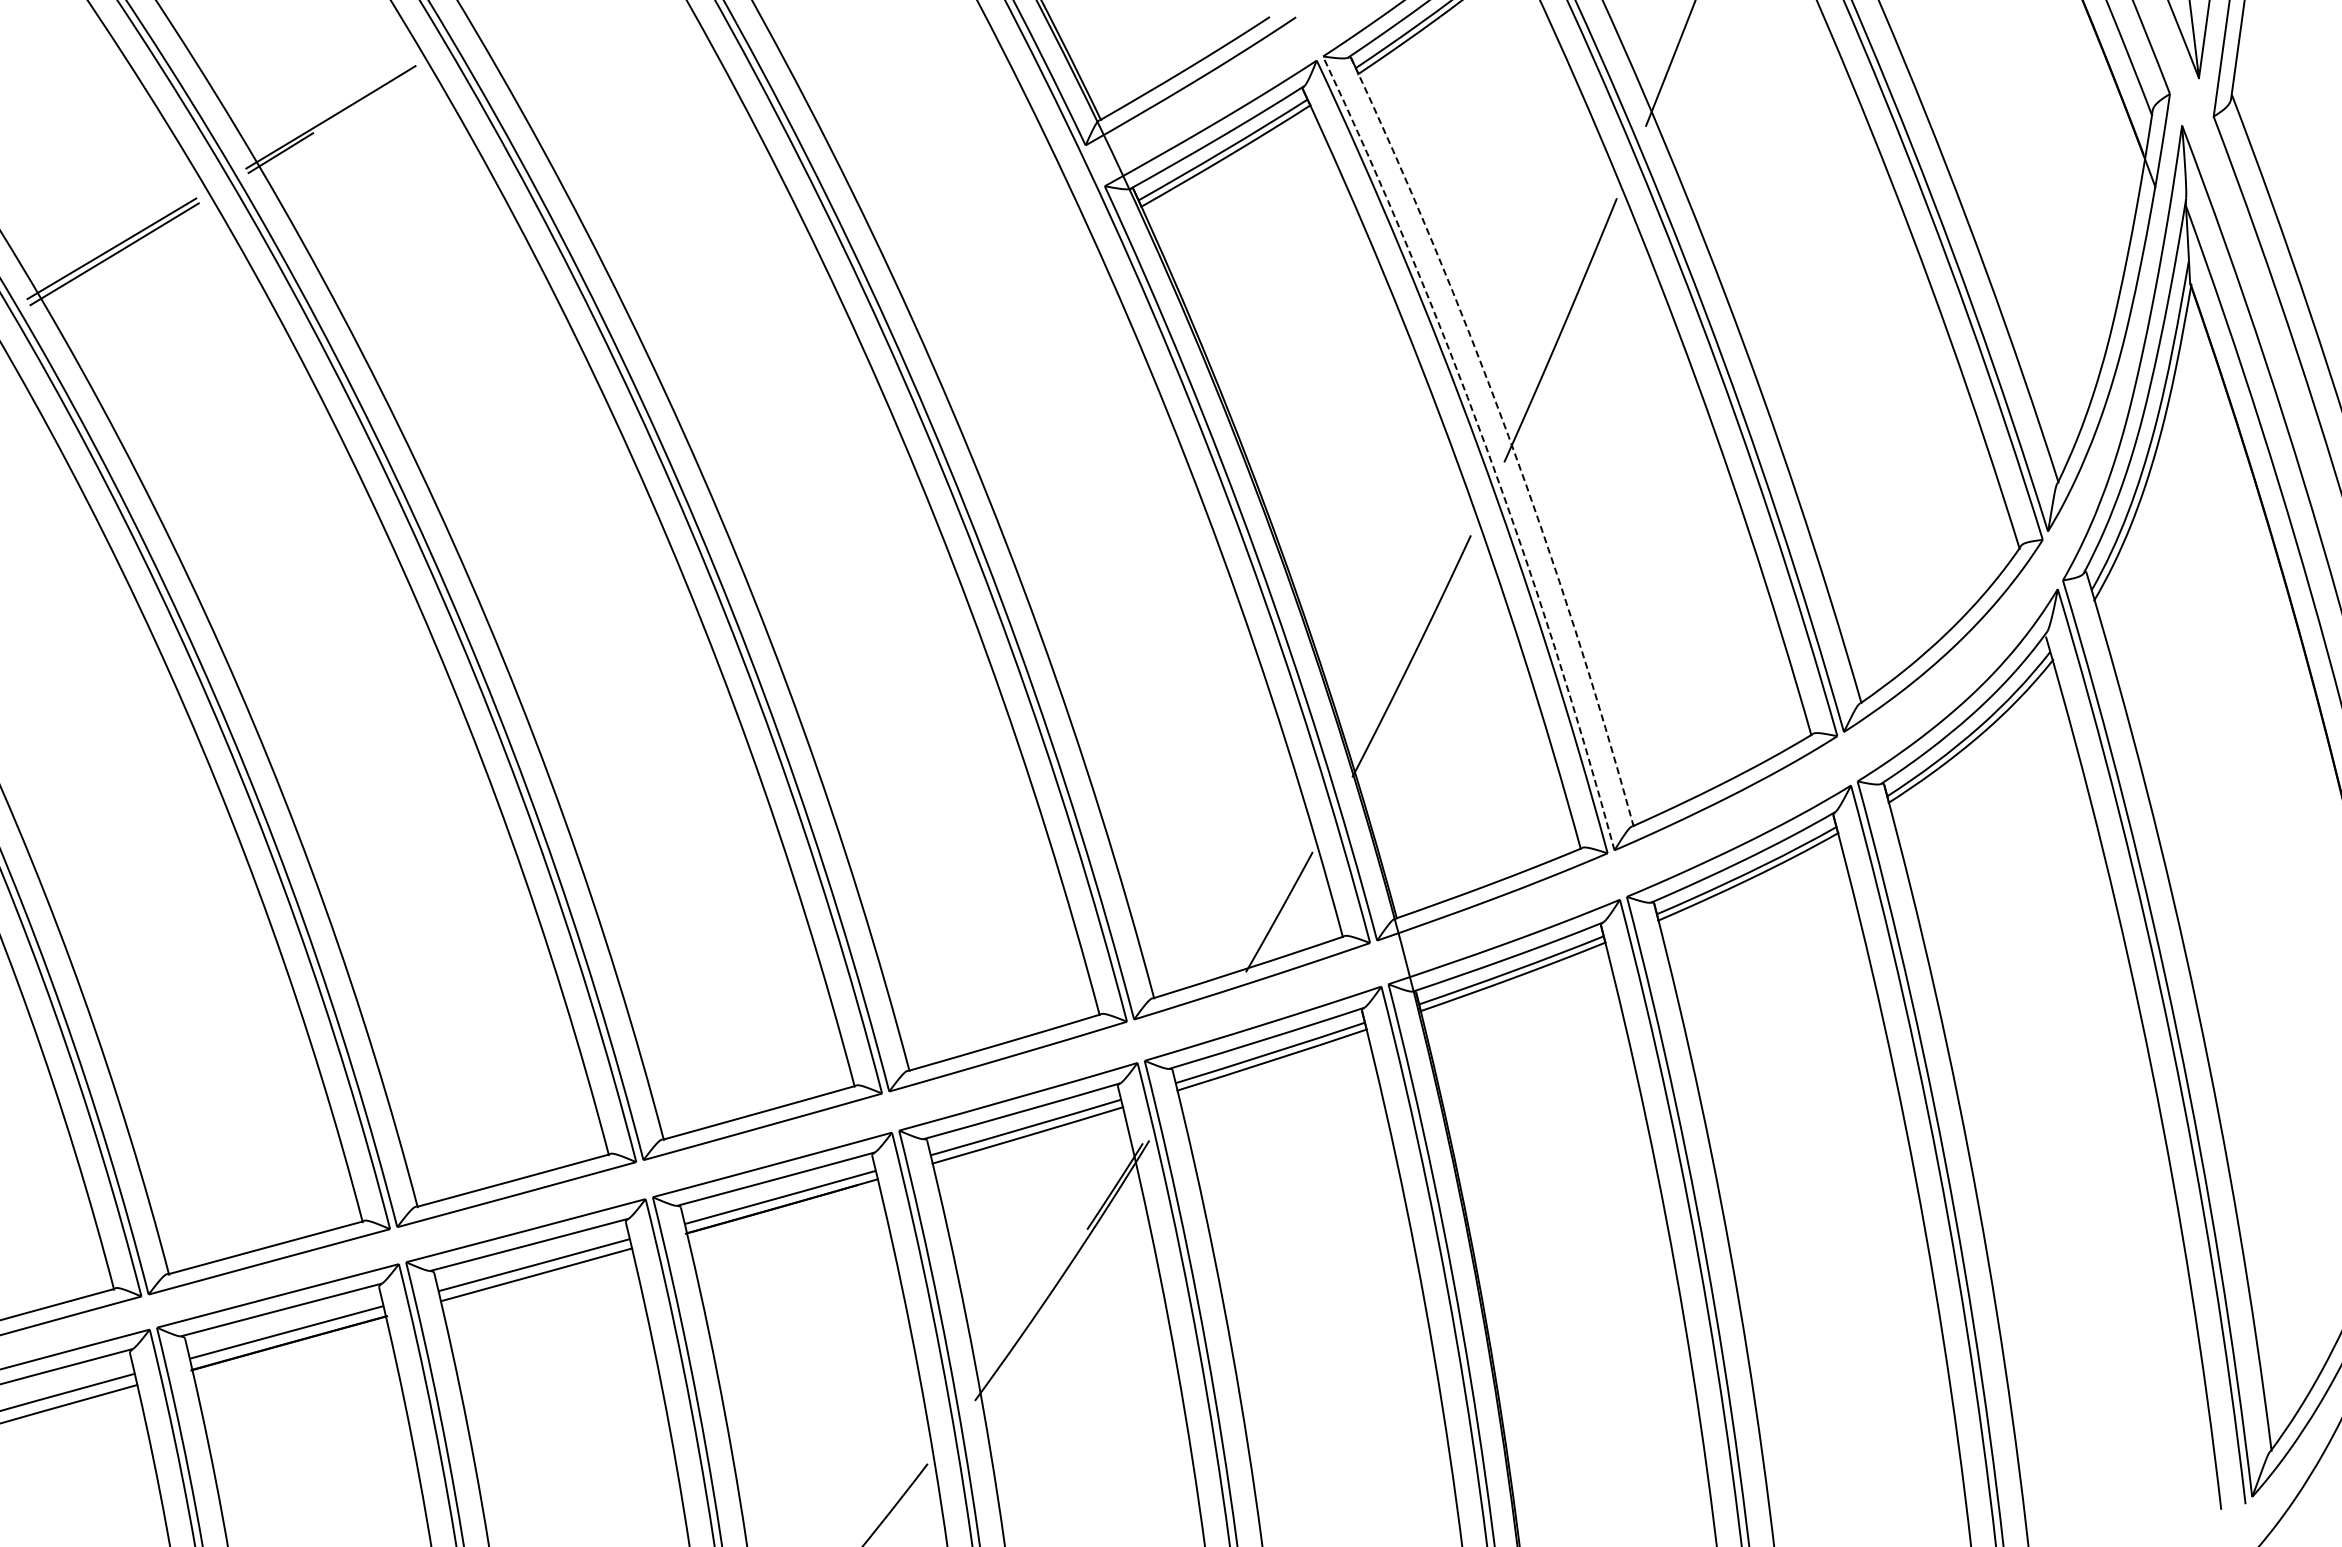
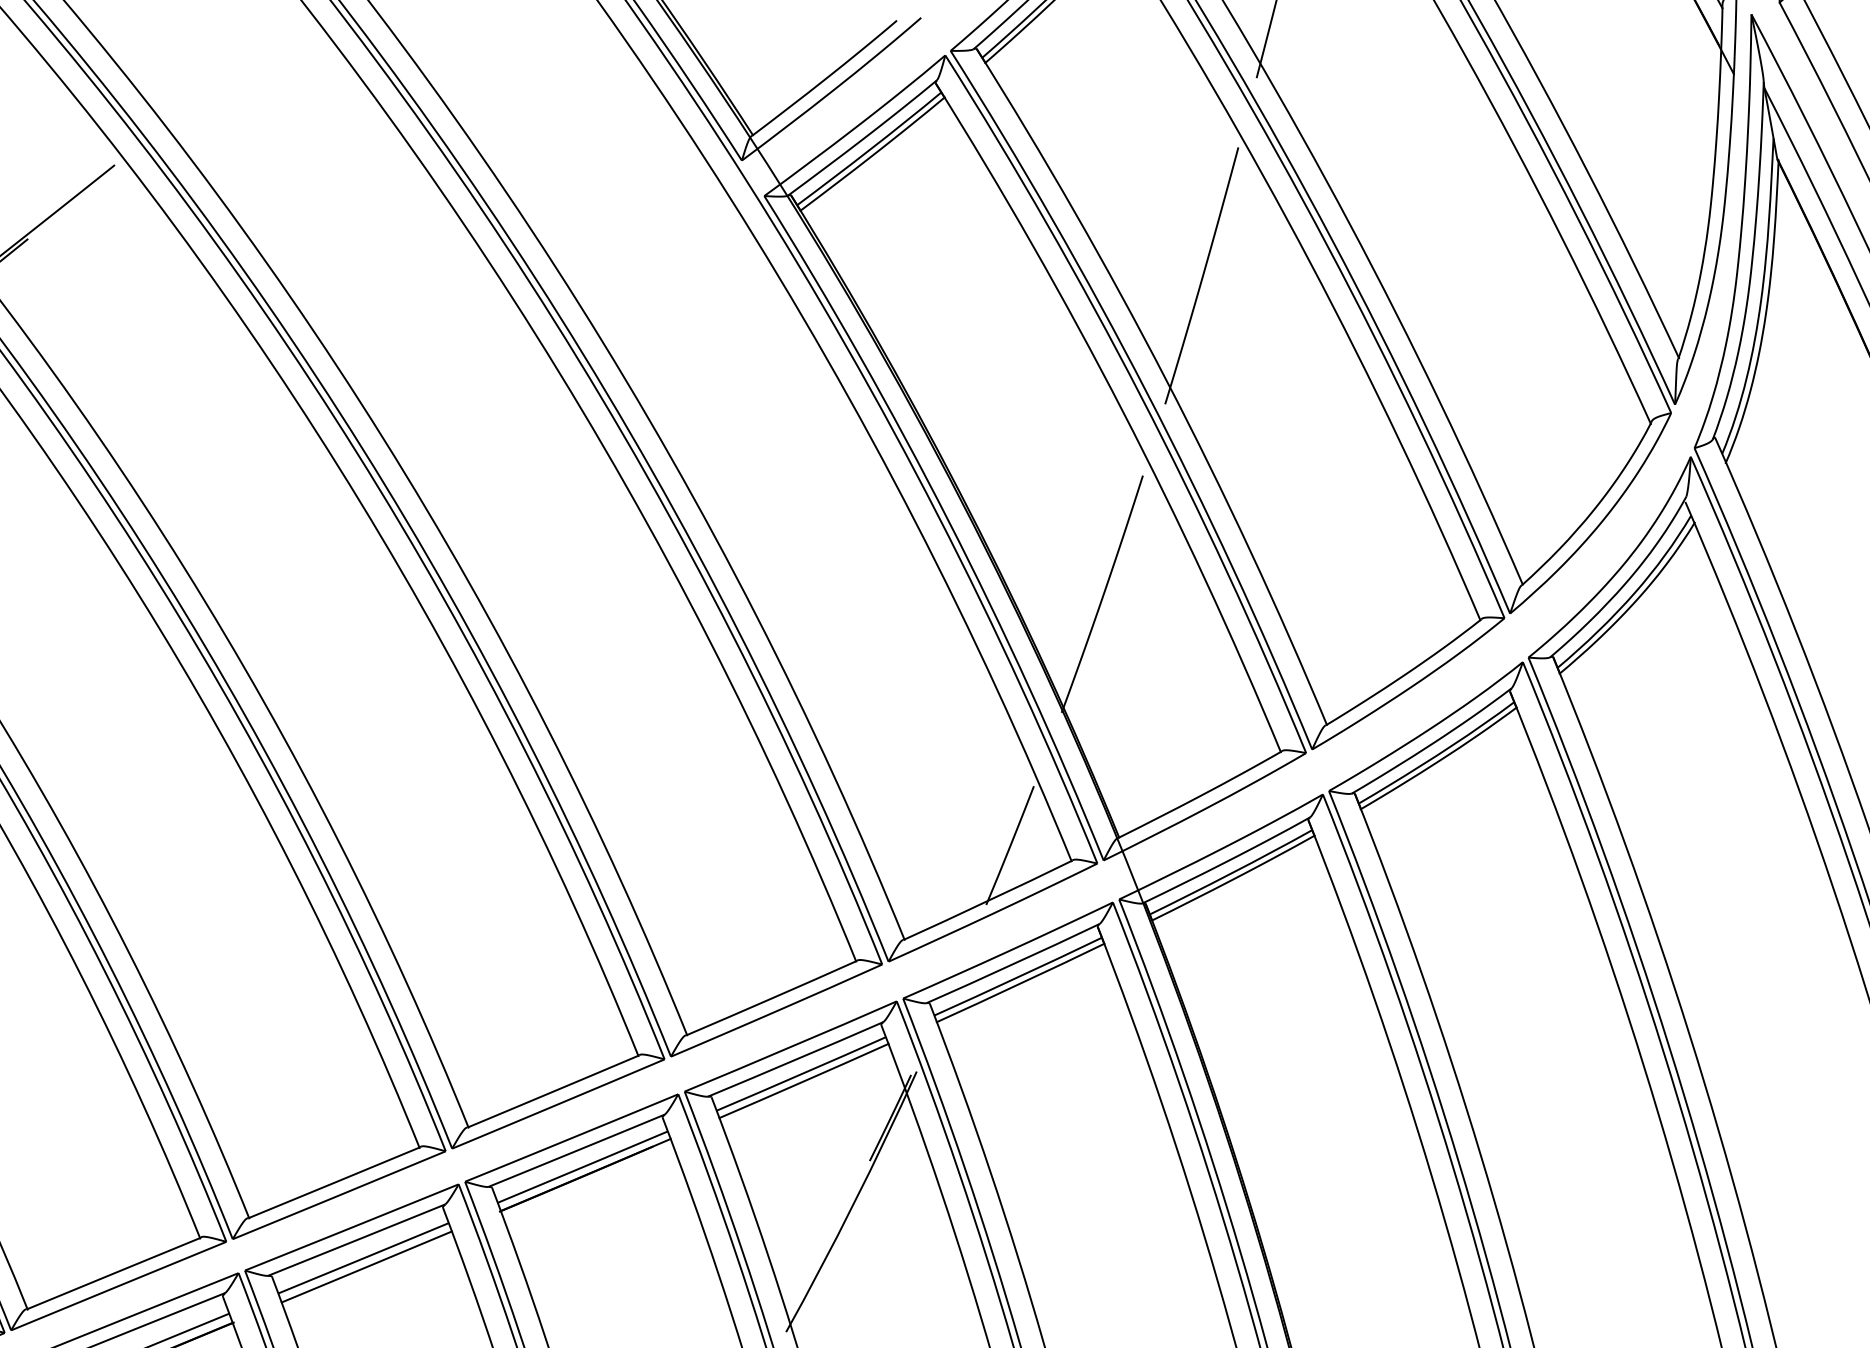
arc: (1508, 436) -> (1166, 379), dashed -> solid
arc: (1486, 447) -> (1147, 392), dashed -> solid

